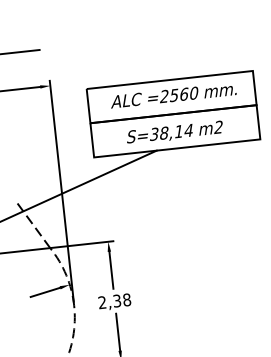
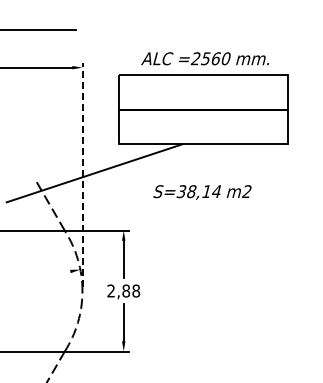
text: (172, 95) -> (204, 58), moved
text: (174, 132) -> (202, 192), moved
line: (61, 191) -> (82, 174), solid -> dashed
line: (44, 292) -> (54, 274), removed
text: (117, 300) -> (126, 290), 2,38 -> 2,88

